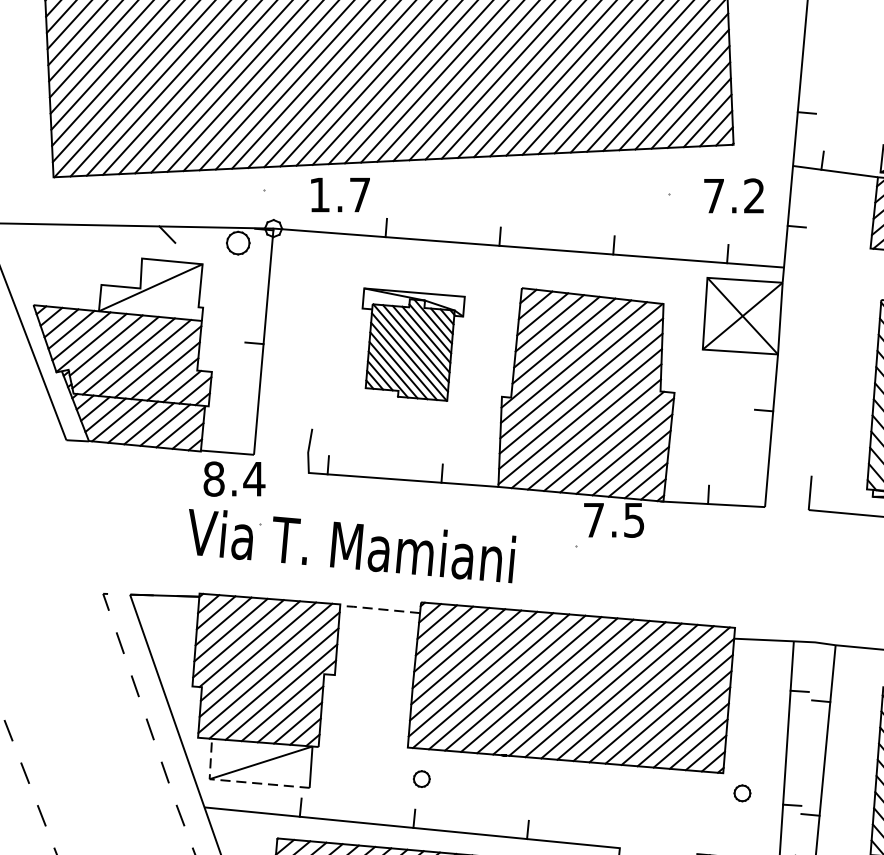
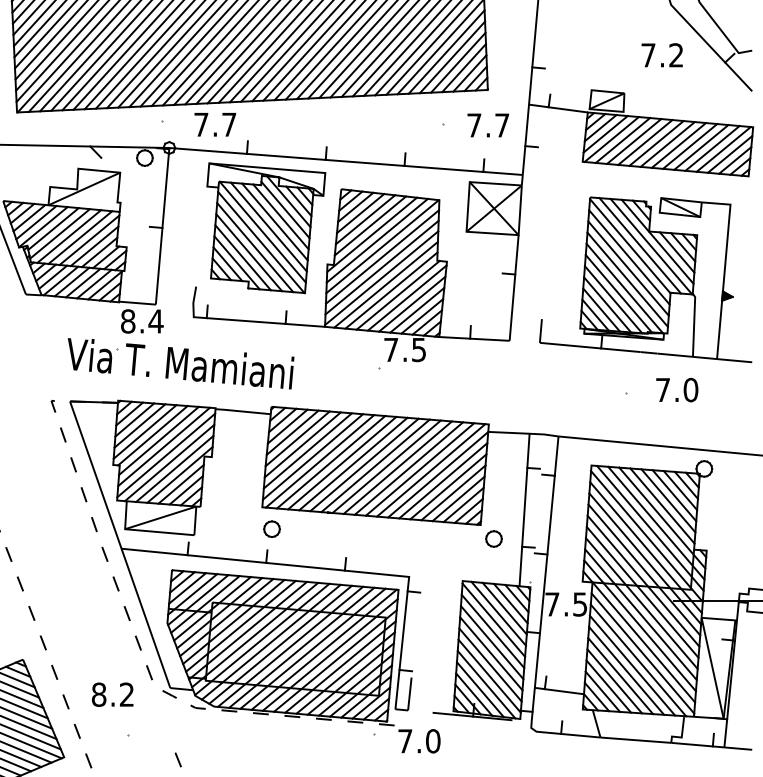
text: (319, 194) -> (201, 124), 1.7 -> 7.7
text: (754, 196) -> (502, 125), 7.2 -> 7.7
part: (413, 344) -> (266, 228), size x1.67
part: (351, 545) -> (180, 363), moved
line: (379, 609) -> (242, 411), dashed -> solid
part: (421, 778) -> (271, 528), size x1.43
line: (237, 781) -> (144, 530), dashed -> solid
part: (741, 792) -> (493, 538), size x1.43

